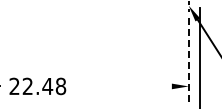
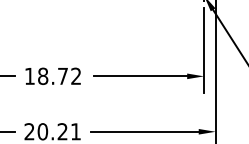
line: (189, 60) -> (204, 50), dashed -> solid
text: (37, 86) -> (52, 76), 22.48 -> 18.72
line: (125, 86) -> (140, 76), added

